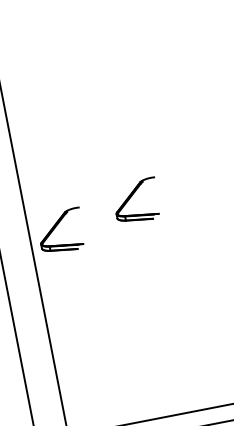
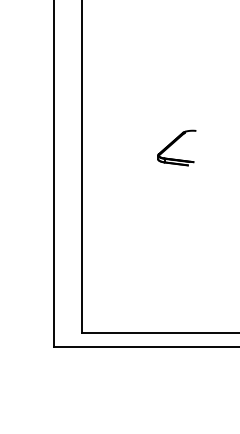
part: (60, 230) -> (108, 160), removed

